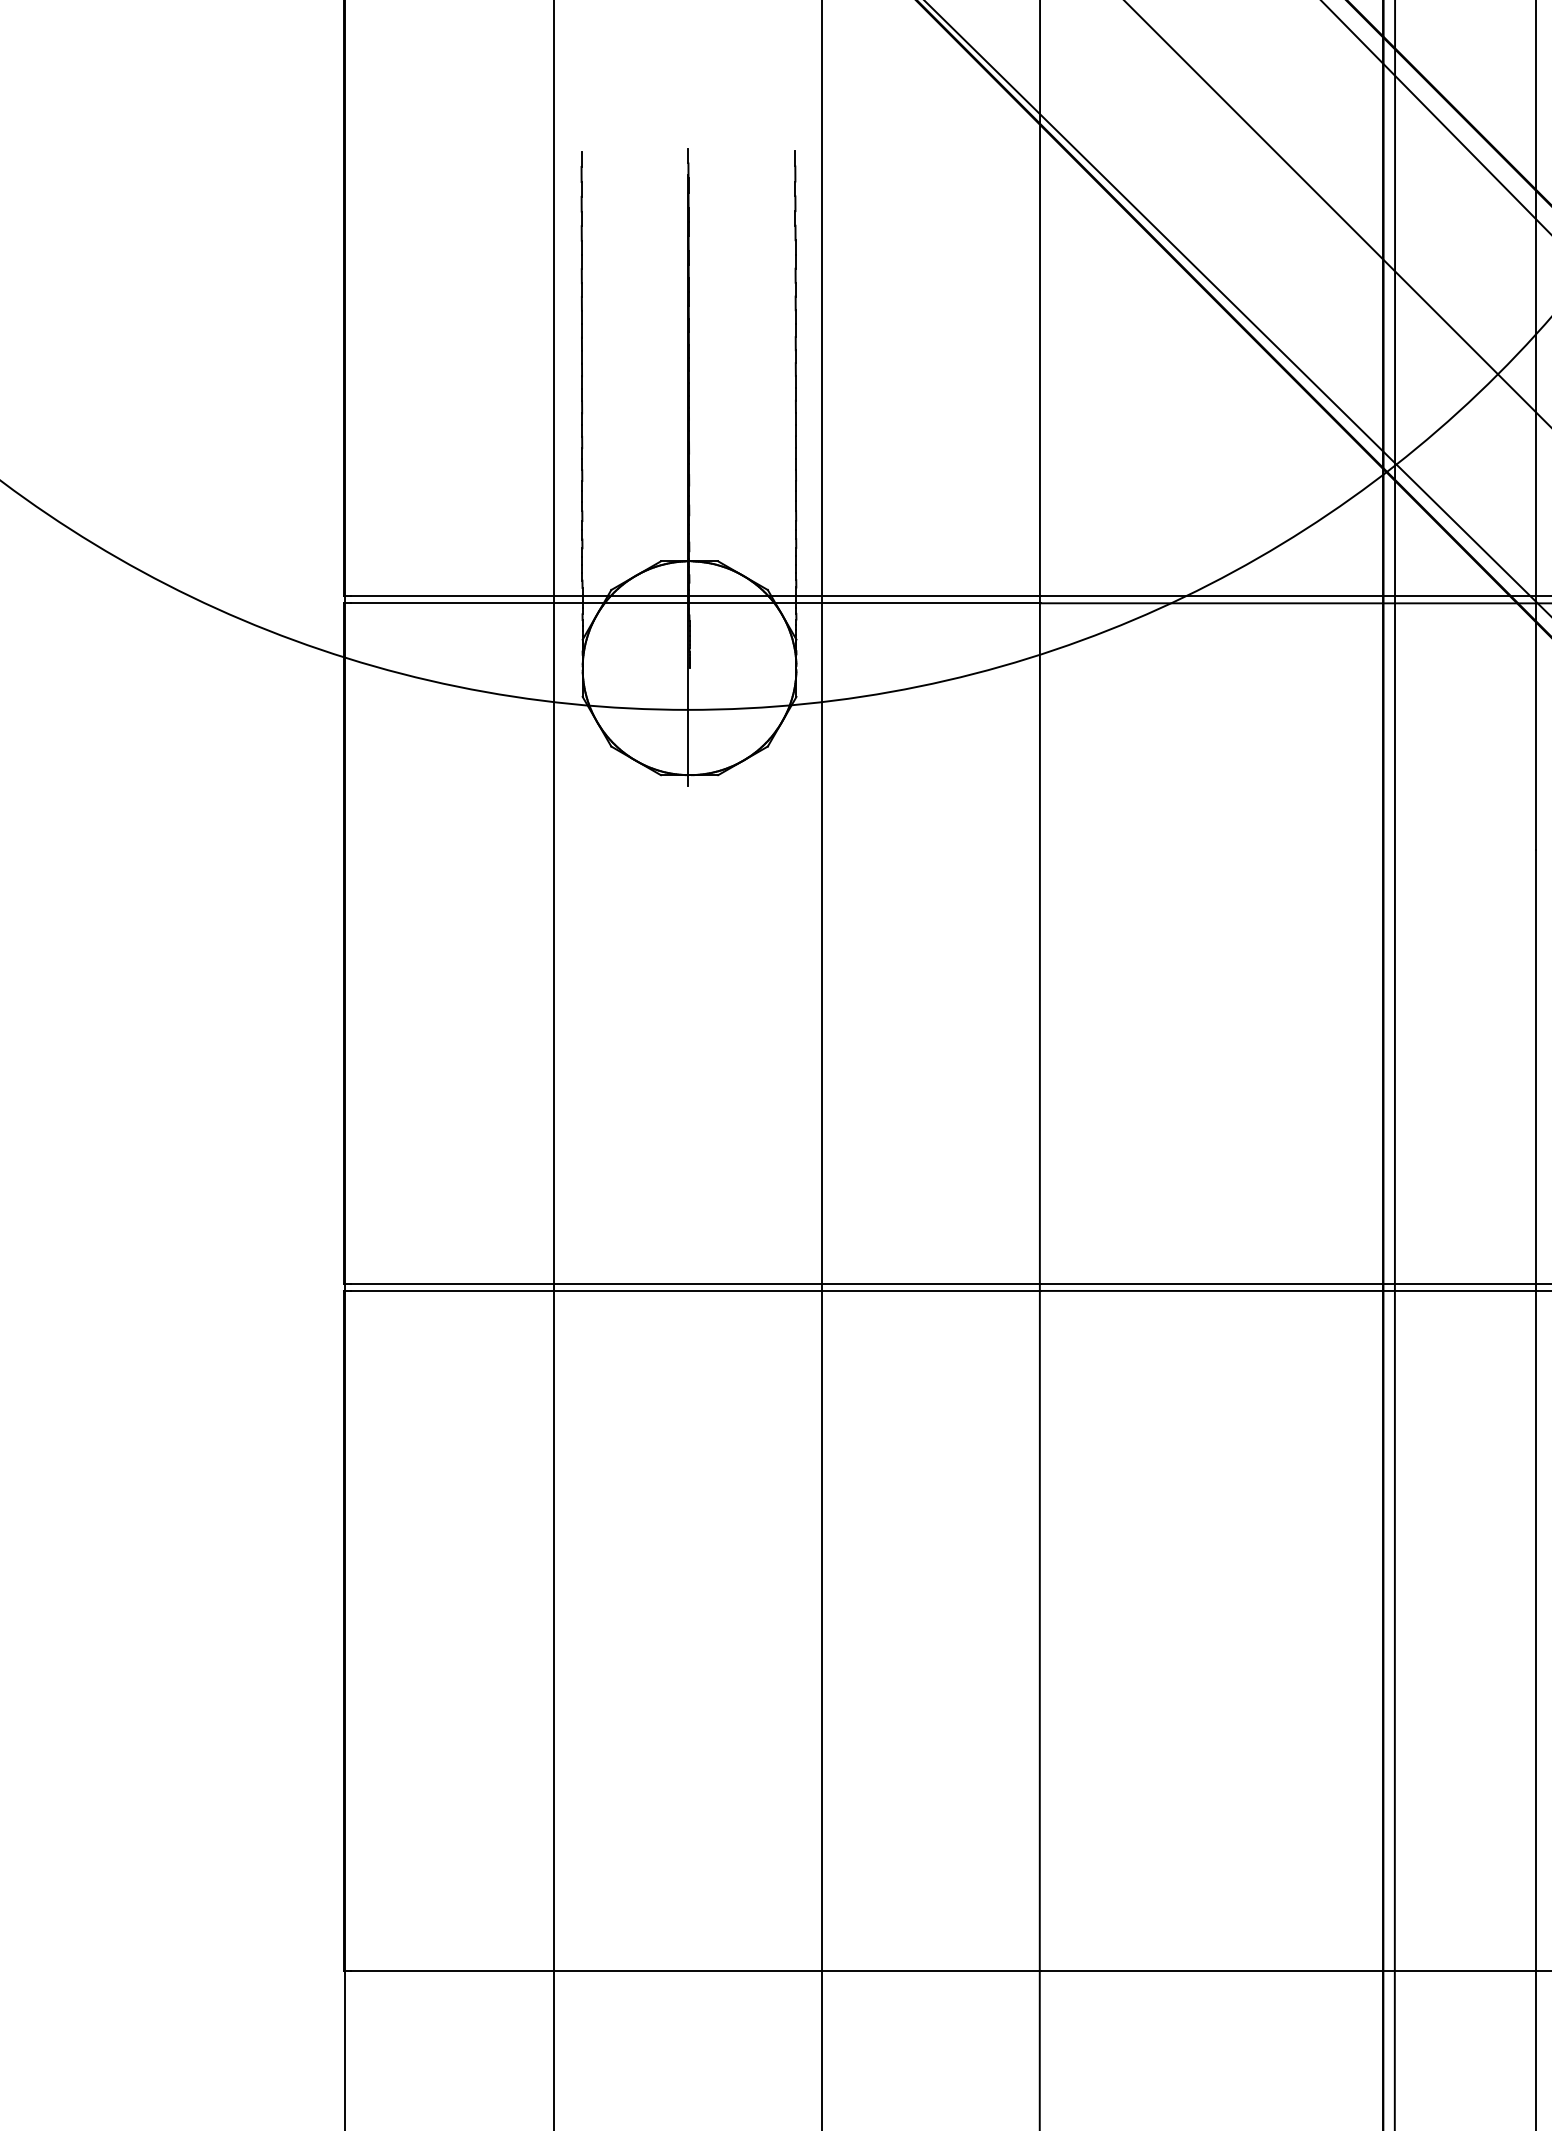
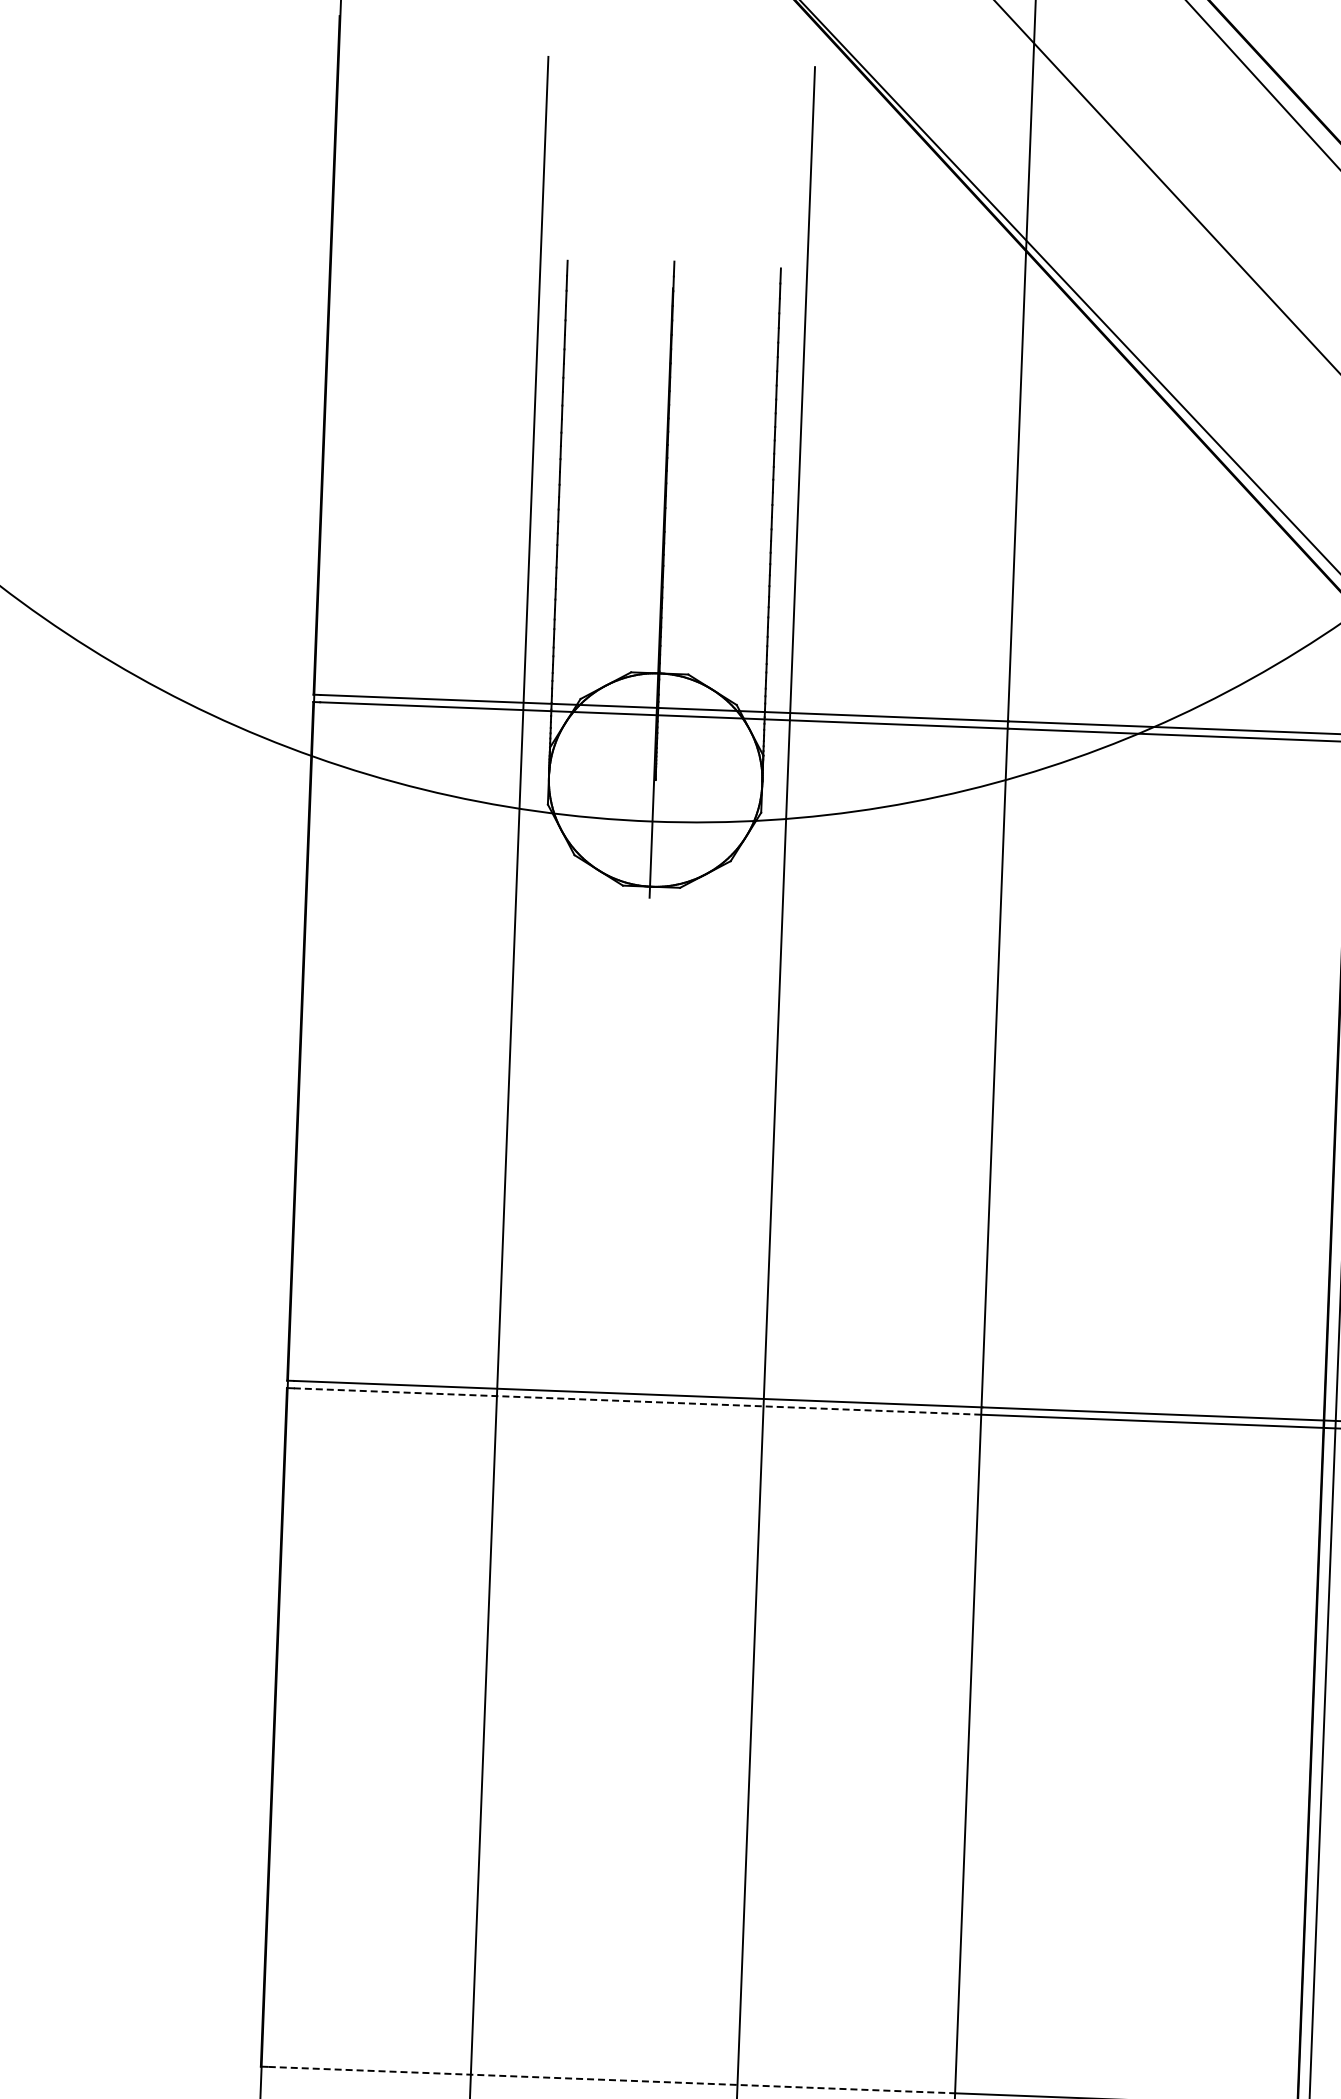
line: (696, 1290) -> (638, 1401), solid -> dashed
line: (695, 1971) -> (611, 2080), solid -> dashed

